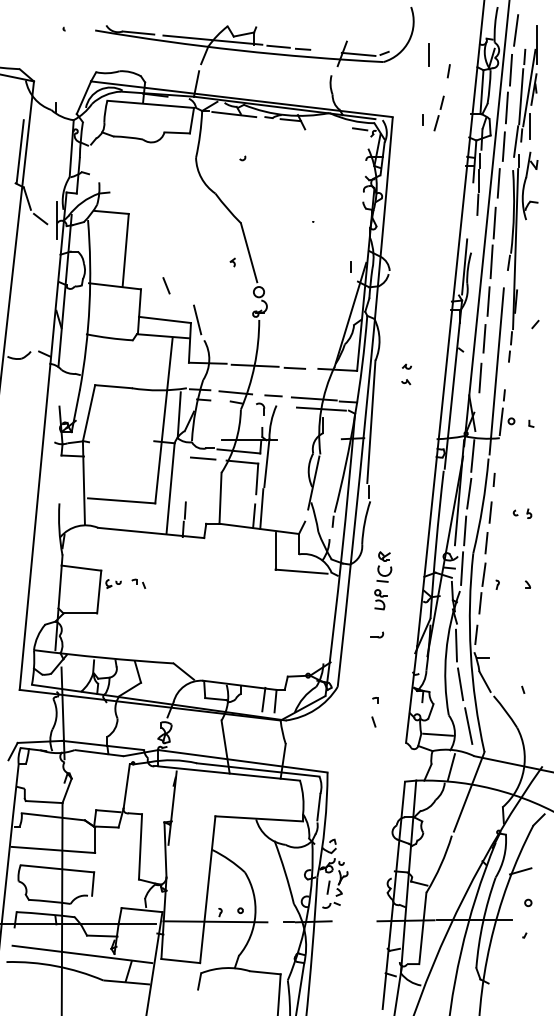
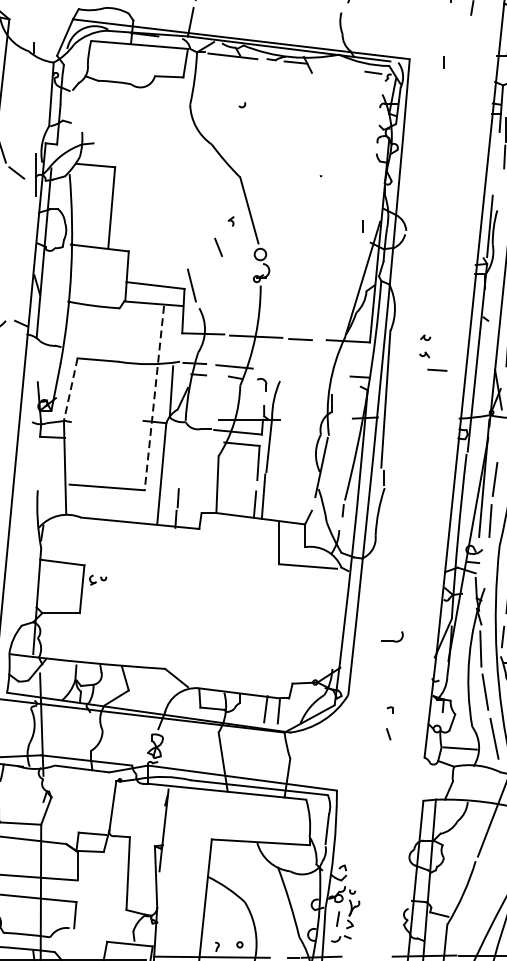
line: (438, 115) -> (460, 57), removed
line: (166, 285) -> (218, 247), moved
line: (273, 395) -> (437, 369), moved
line: (313, 398) -> (321, 373), removed
line: (320, 408) -> (329, 384), removed
line: (89, 413) -> (71, 389), solid -> dashed
line: (163, 421) -> (153, 398), solid -> dashed
line: (472, 455) -> (498, 436), removed
line: (202, 458) -> (197, 440), removed
line: (462, 568) -> (487, 562), removed
part: (383, 580) -> (399, 576), removed
part: (138, 583) -> (125, 579), removed
part: (377, 634) -> (392, 636), size x1.6
line: (450, 767) -> (474, 785), removed

